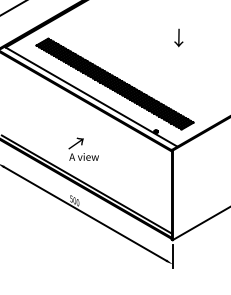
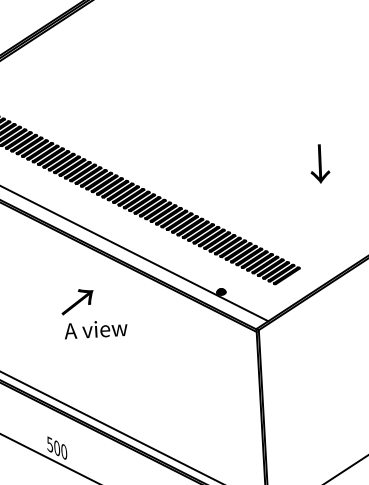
text: (178, 37) -> (319, 162), moved
text: (83, 148) -> (93, 311), moved

